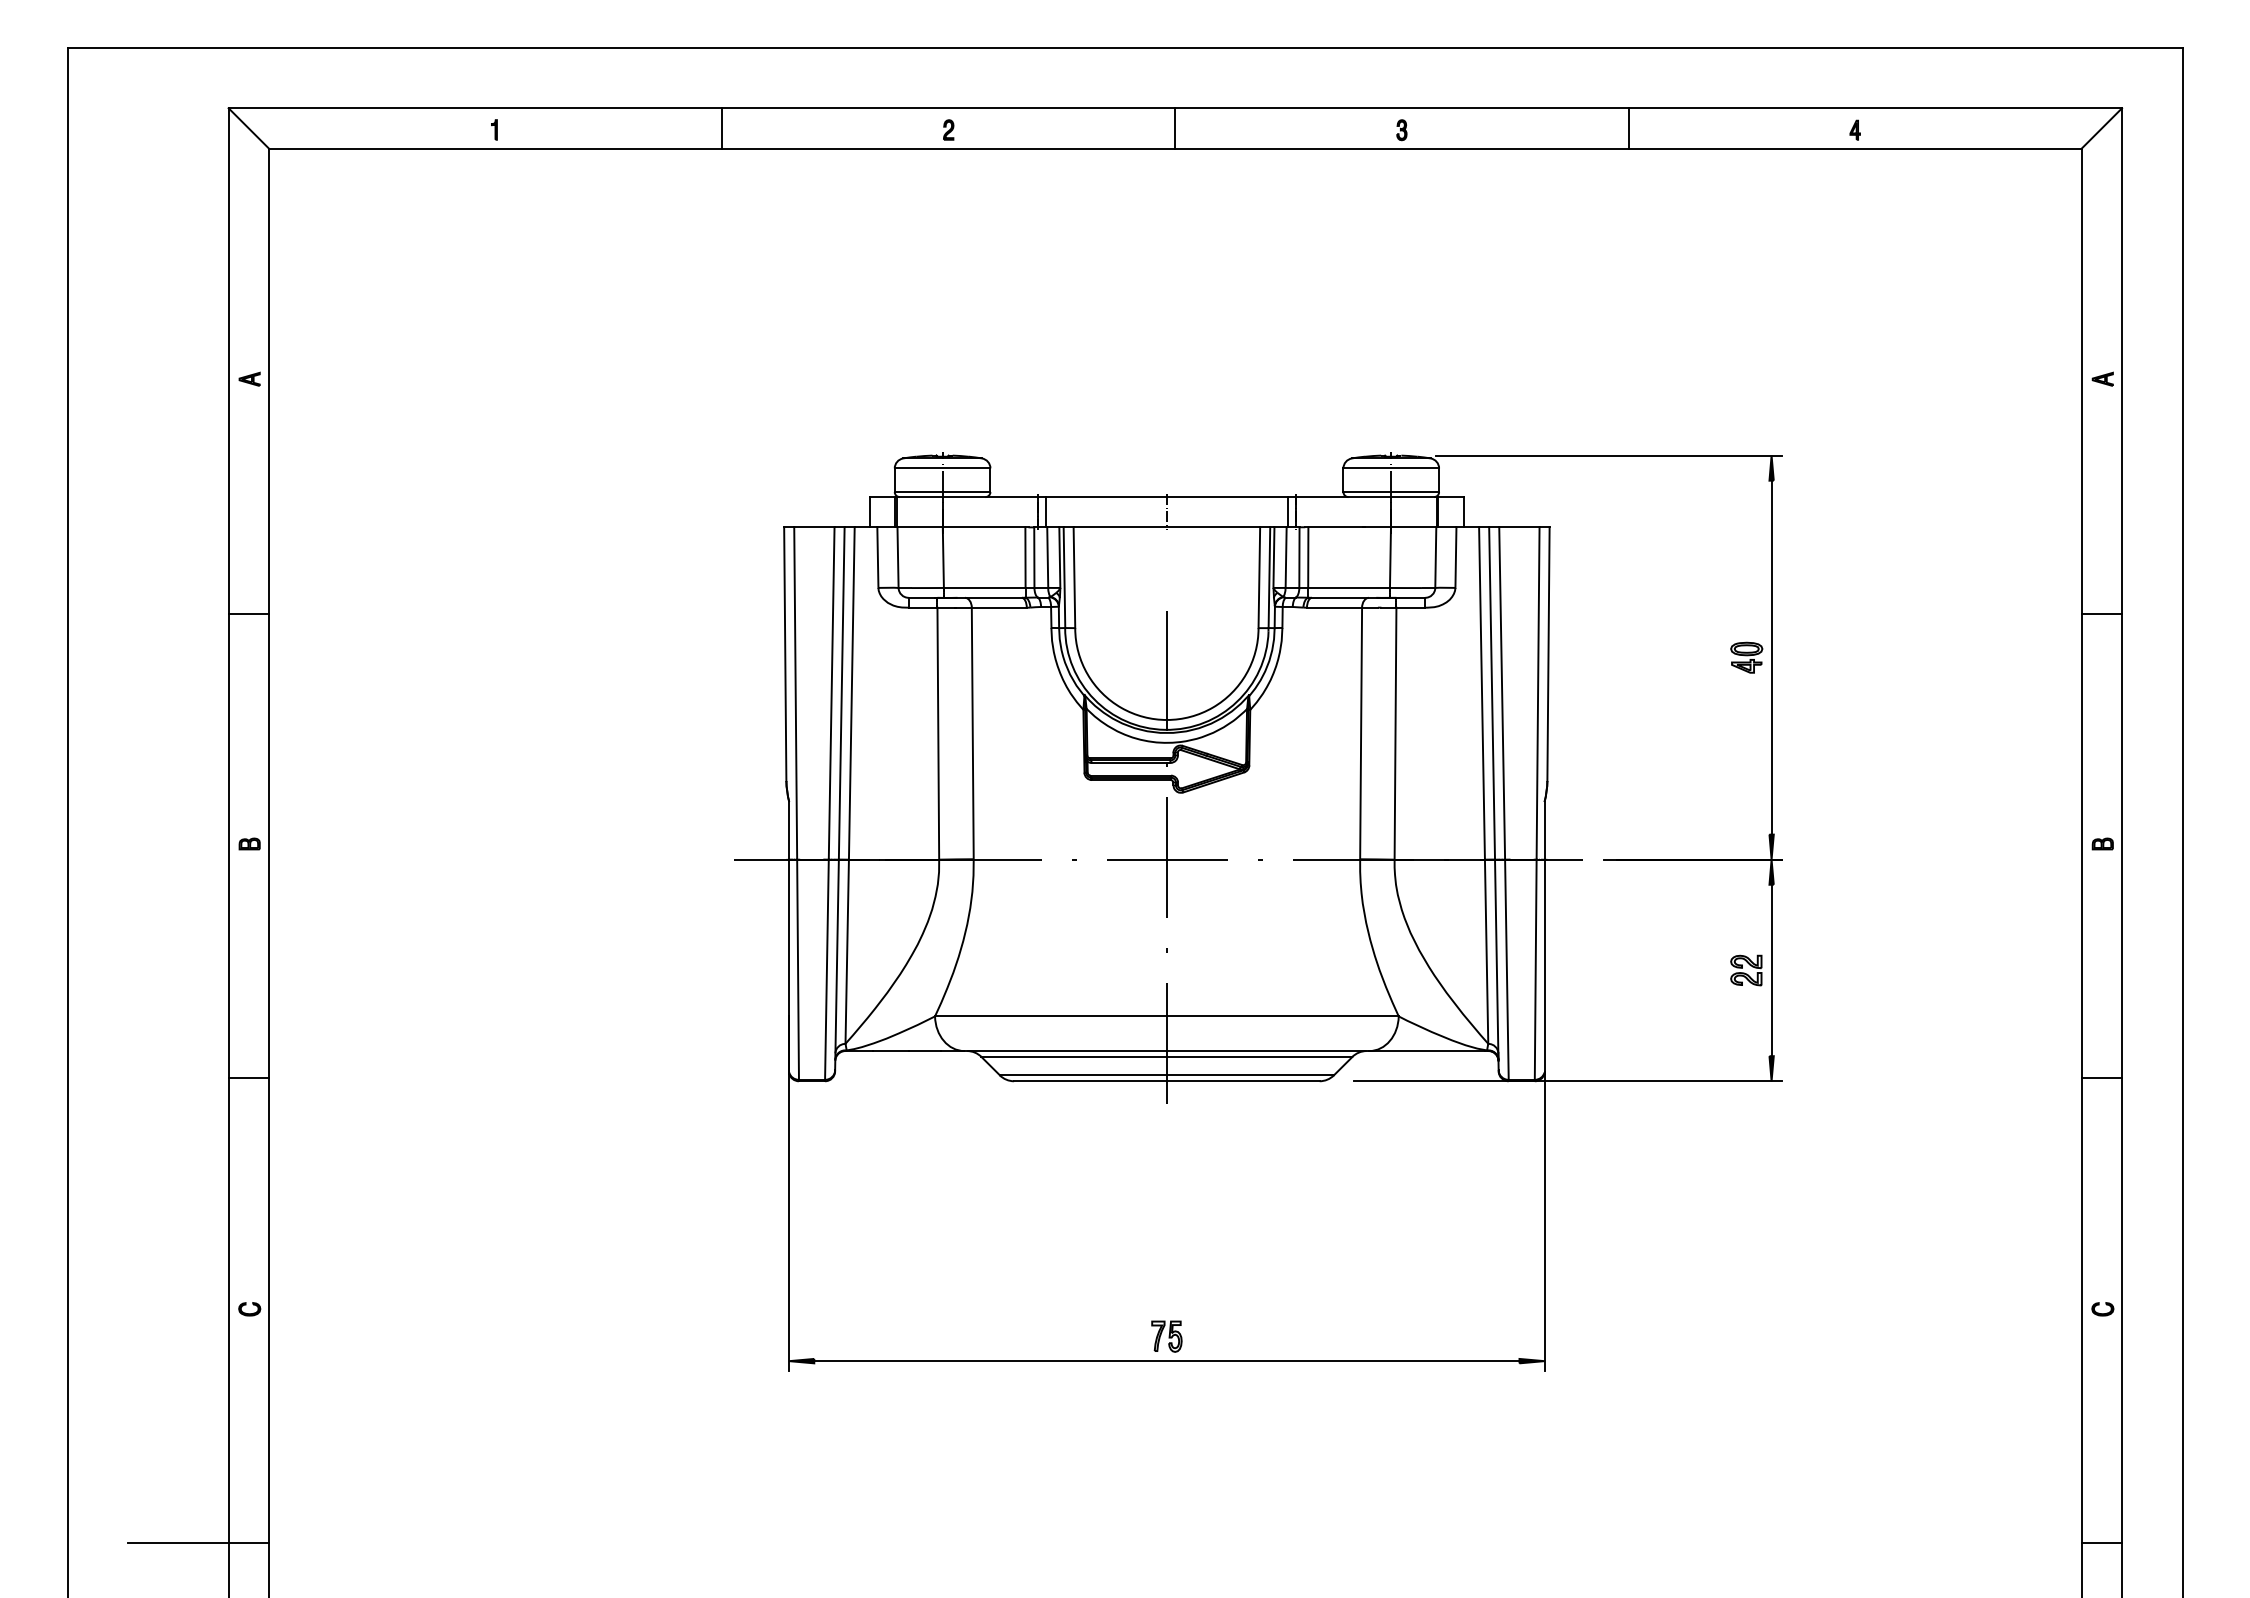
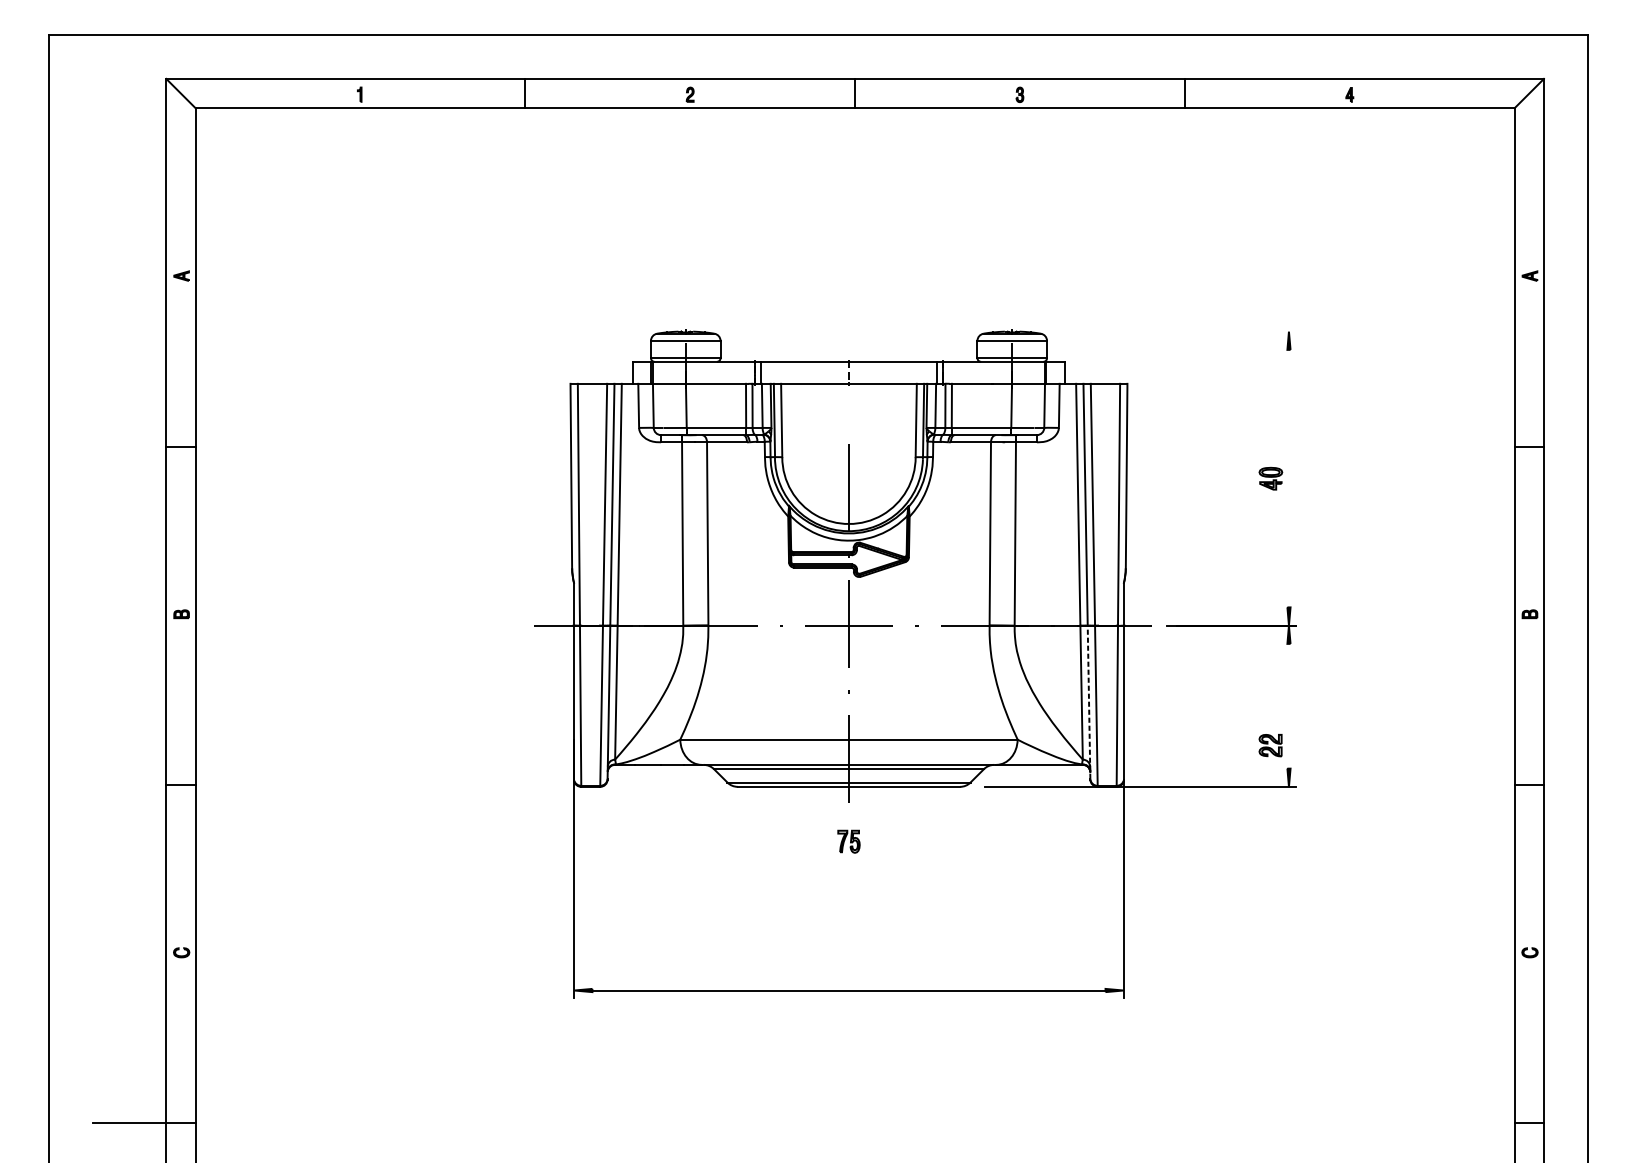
line: (1608, 455) -> (1170, 331), removed
line: (1771, 657) -> (1288, 478), removed
line: (1496, 964) -> (1088, 701), solid -> dashed
part: (1746, 970) -> (1270, 745), moved
line: (1771, 970) -> (1288, 706), removed
part: (1166, 1336) -> (848, 841), moved

